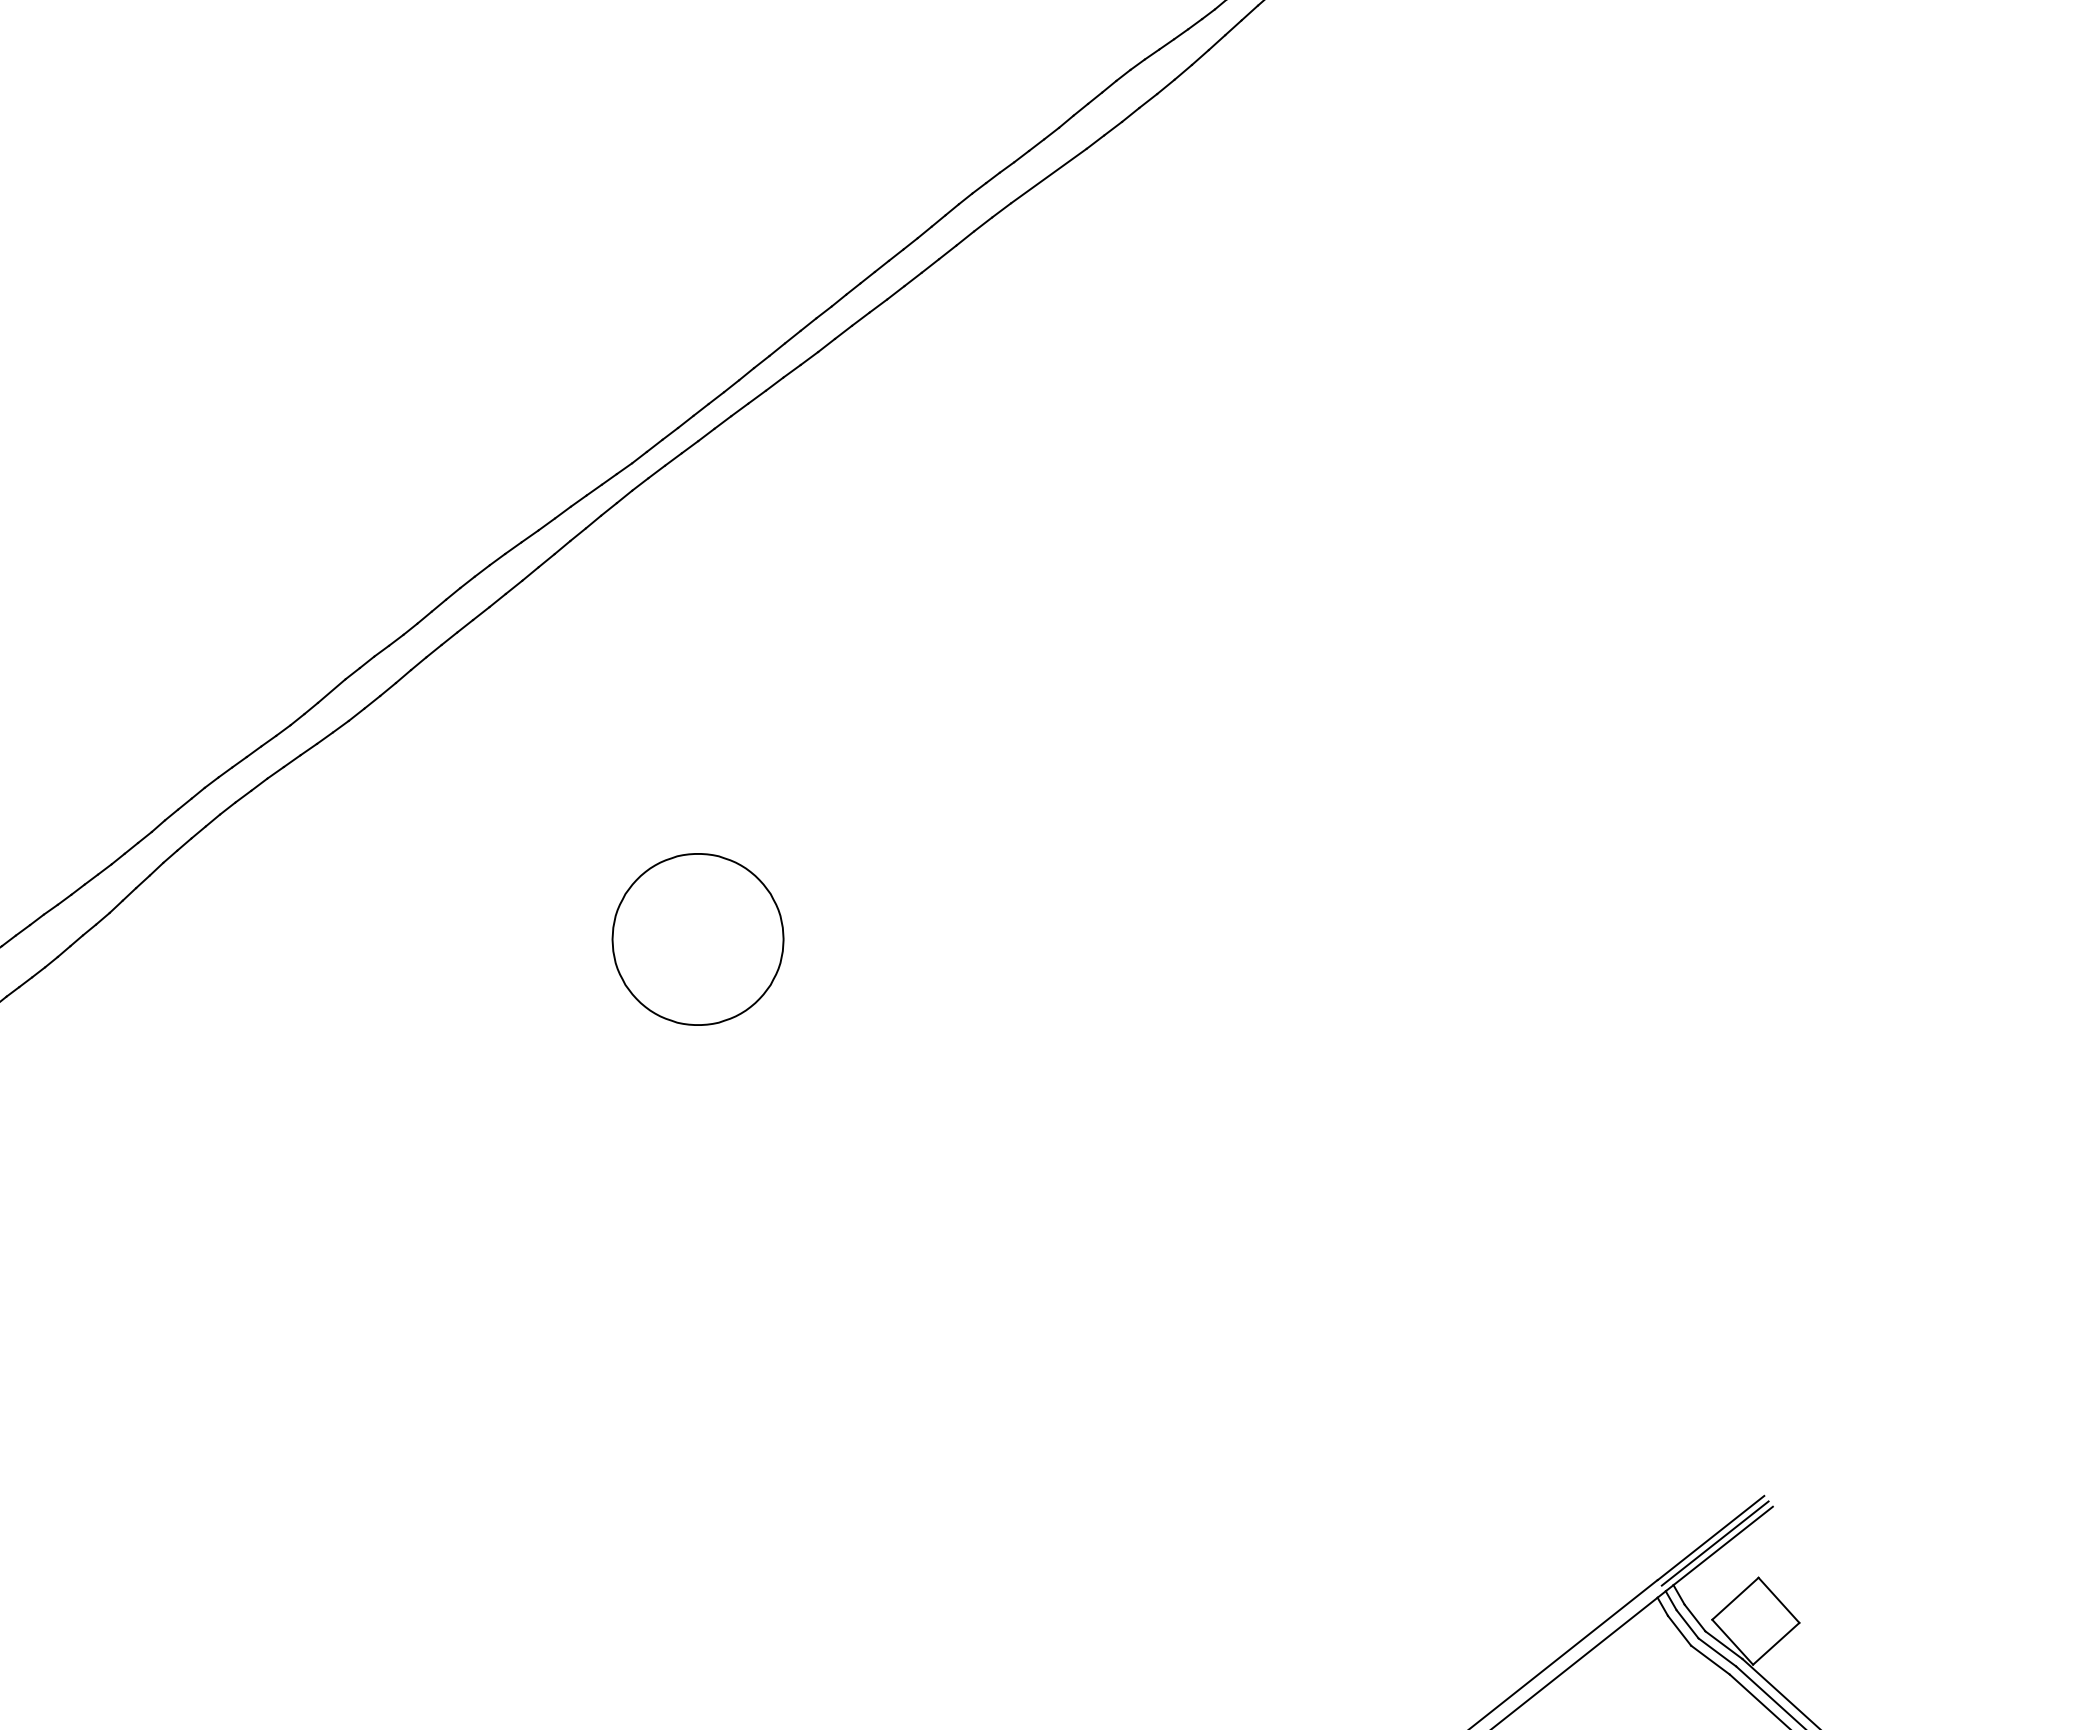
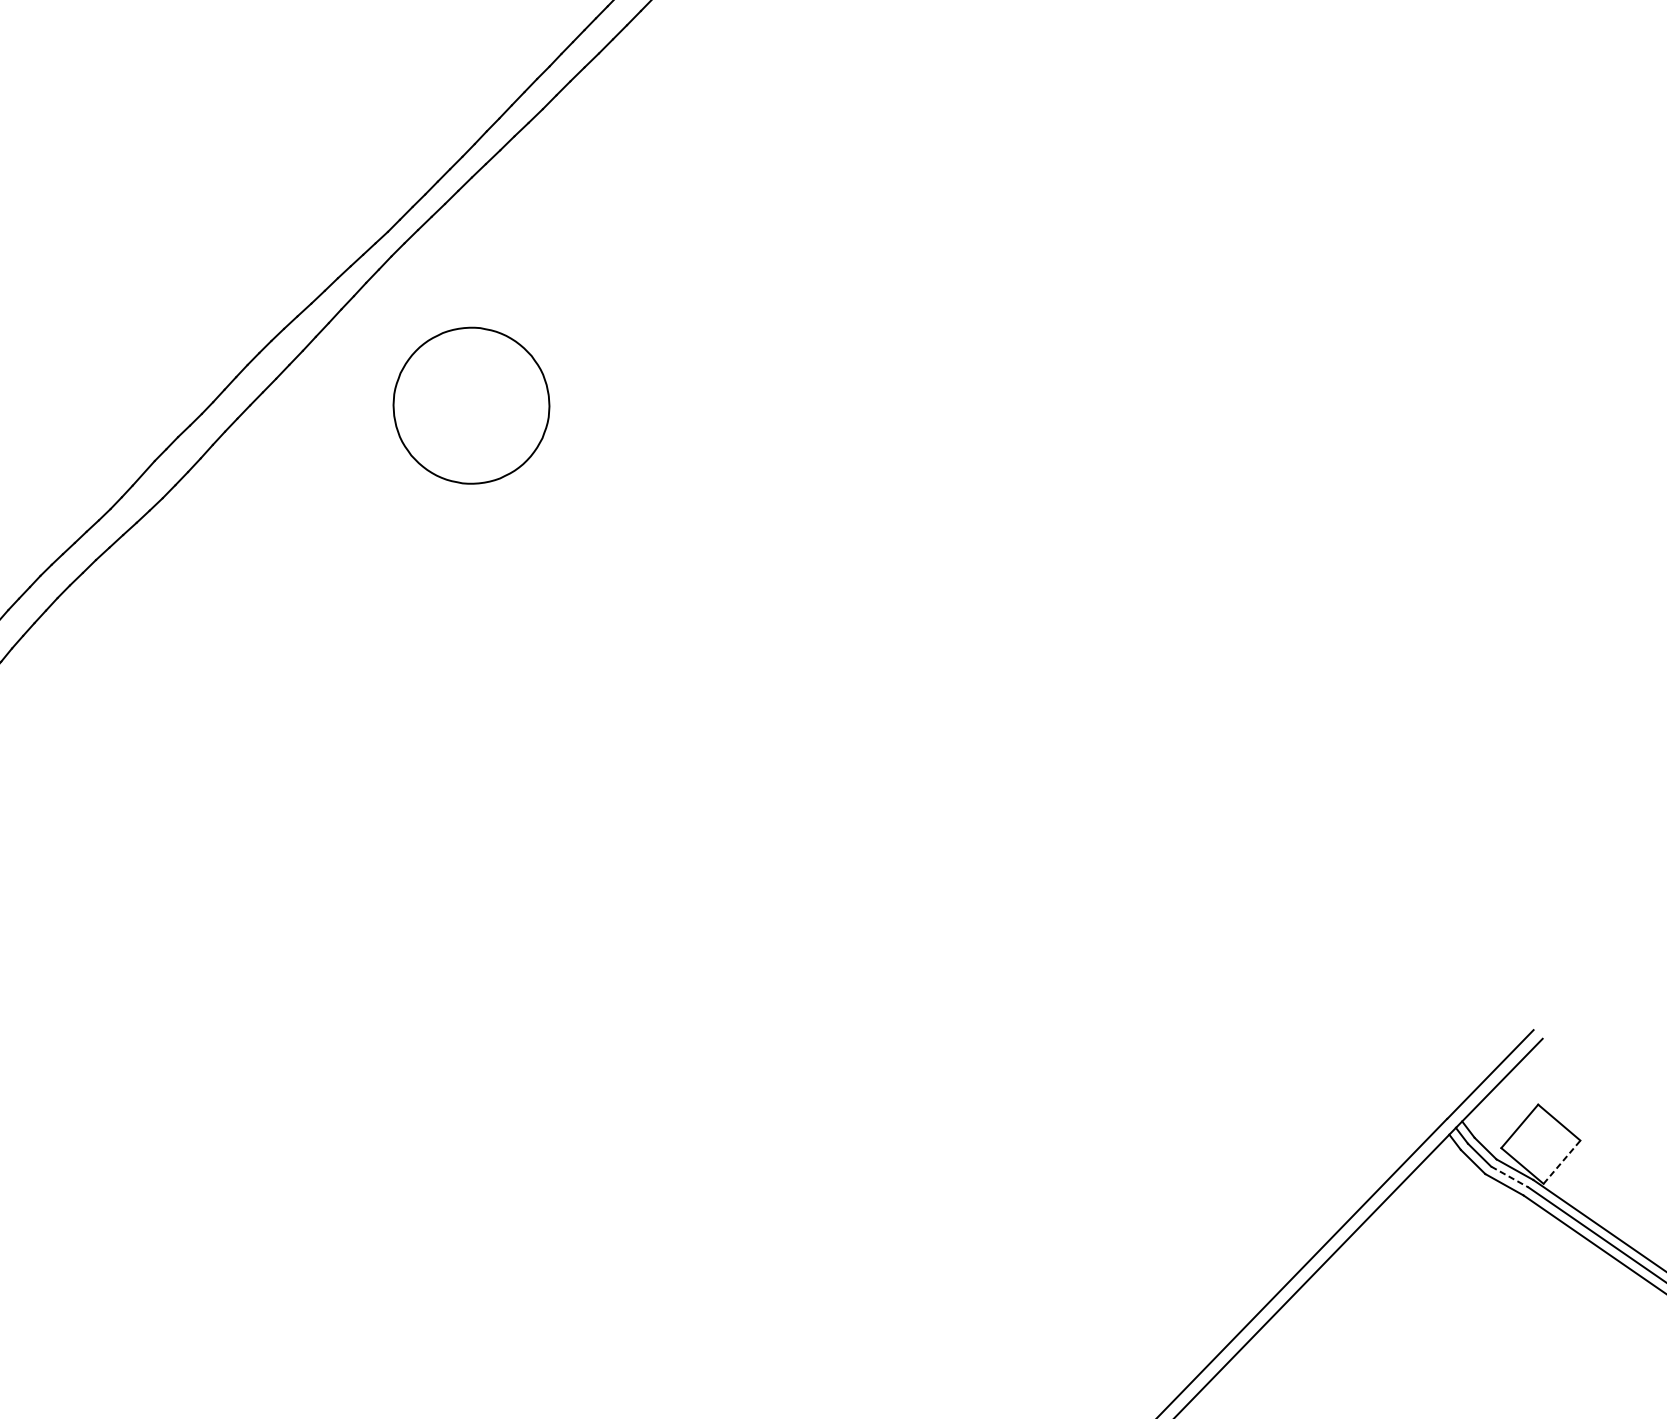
part: (697, 939) -> (470, 405), moved
line: (1714, 1543) -> (1494, 1078), removed
line: (1776, 1643) -> (1562, 1161), solid -> dashed
line: (1717, 1652) -> (1509, 1177), solid -> dashed

